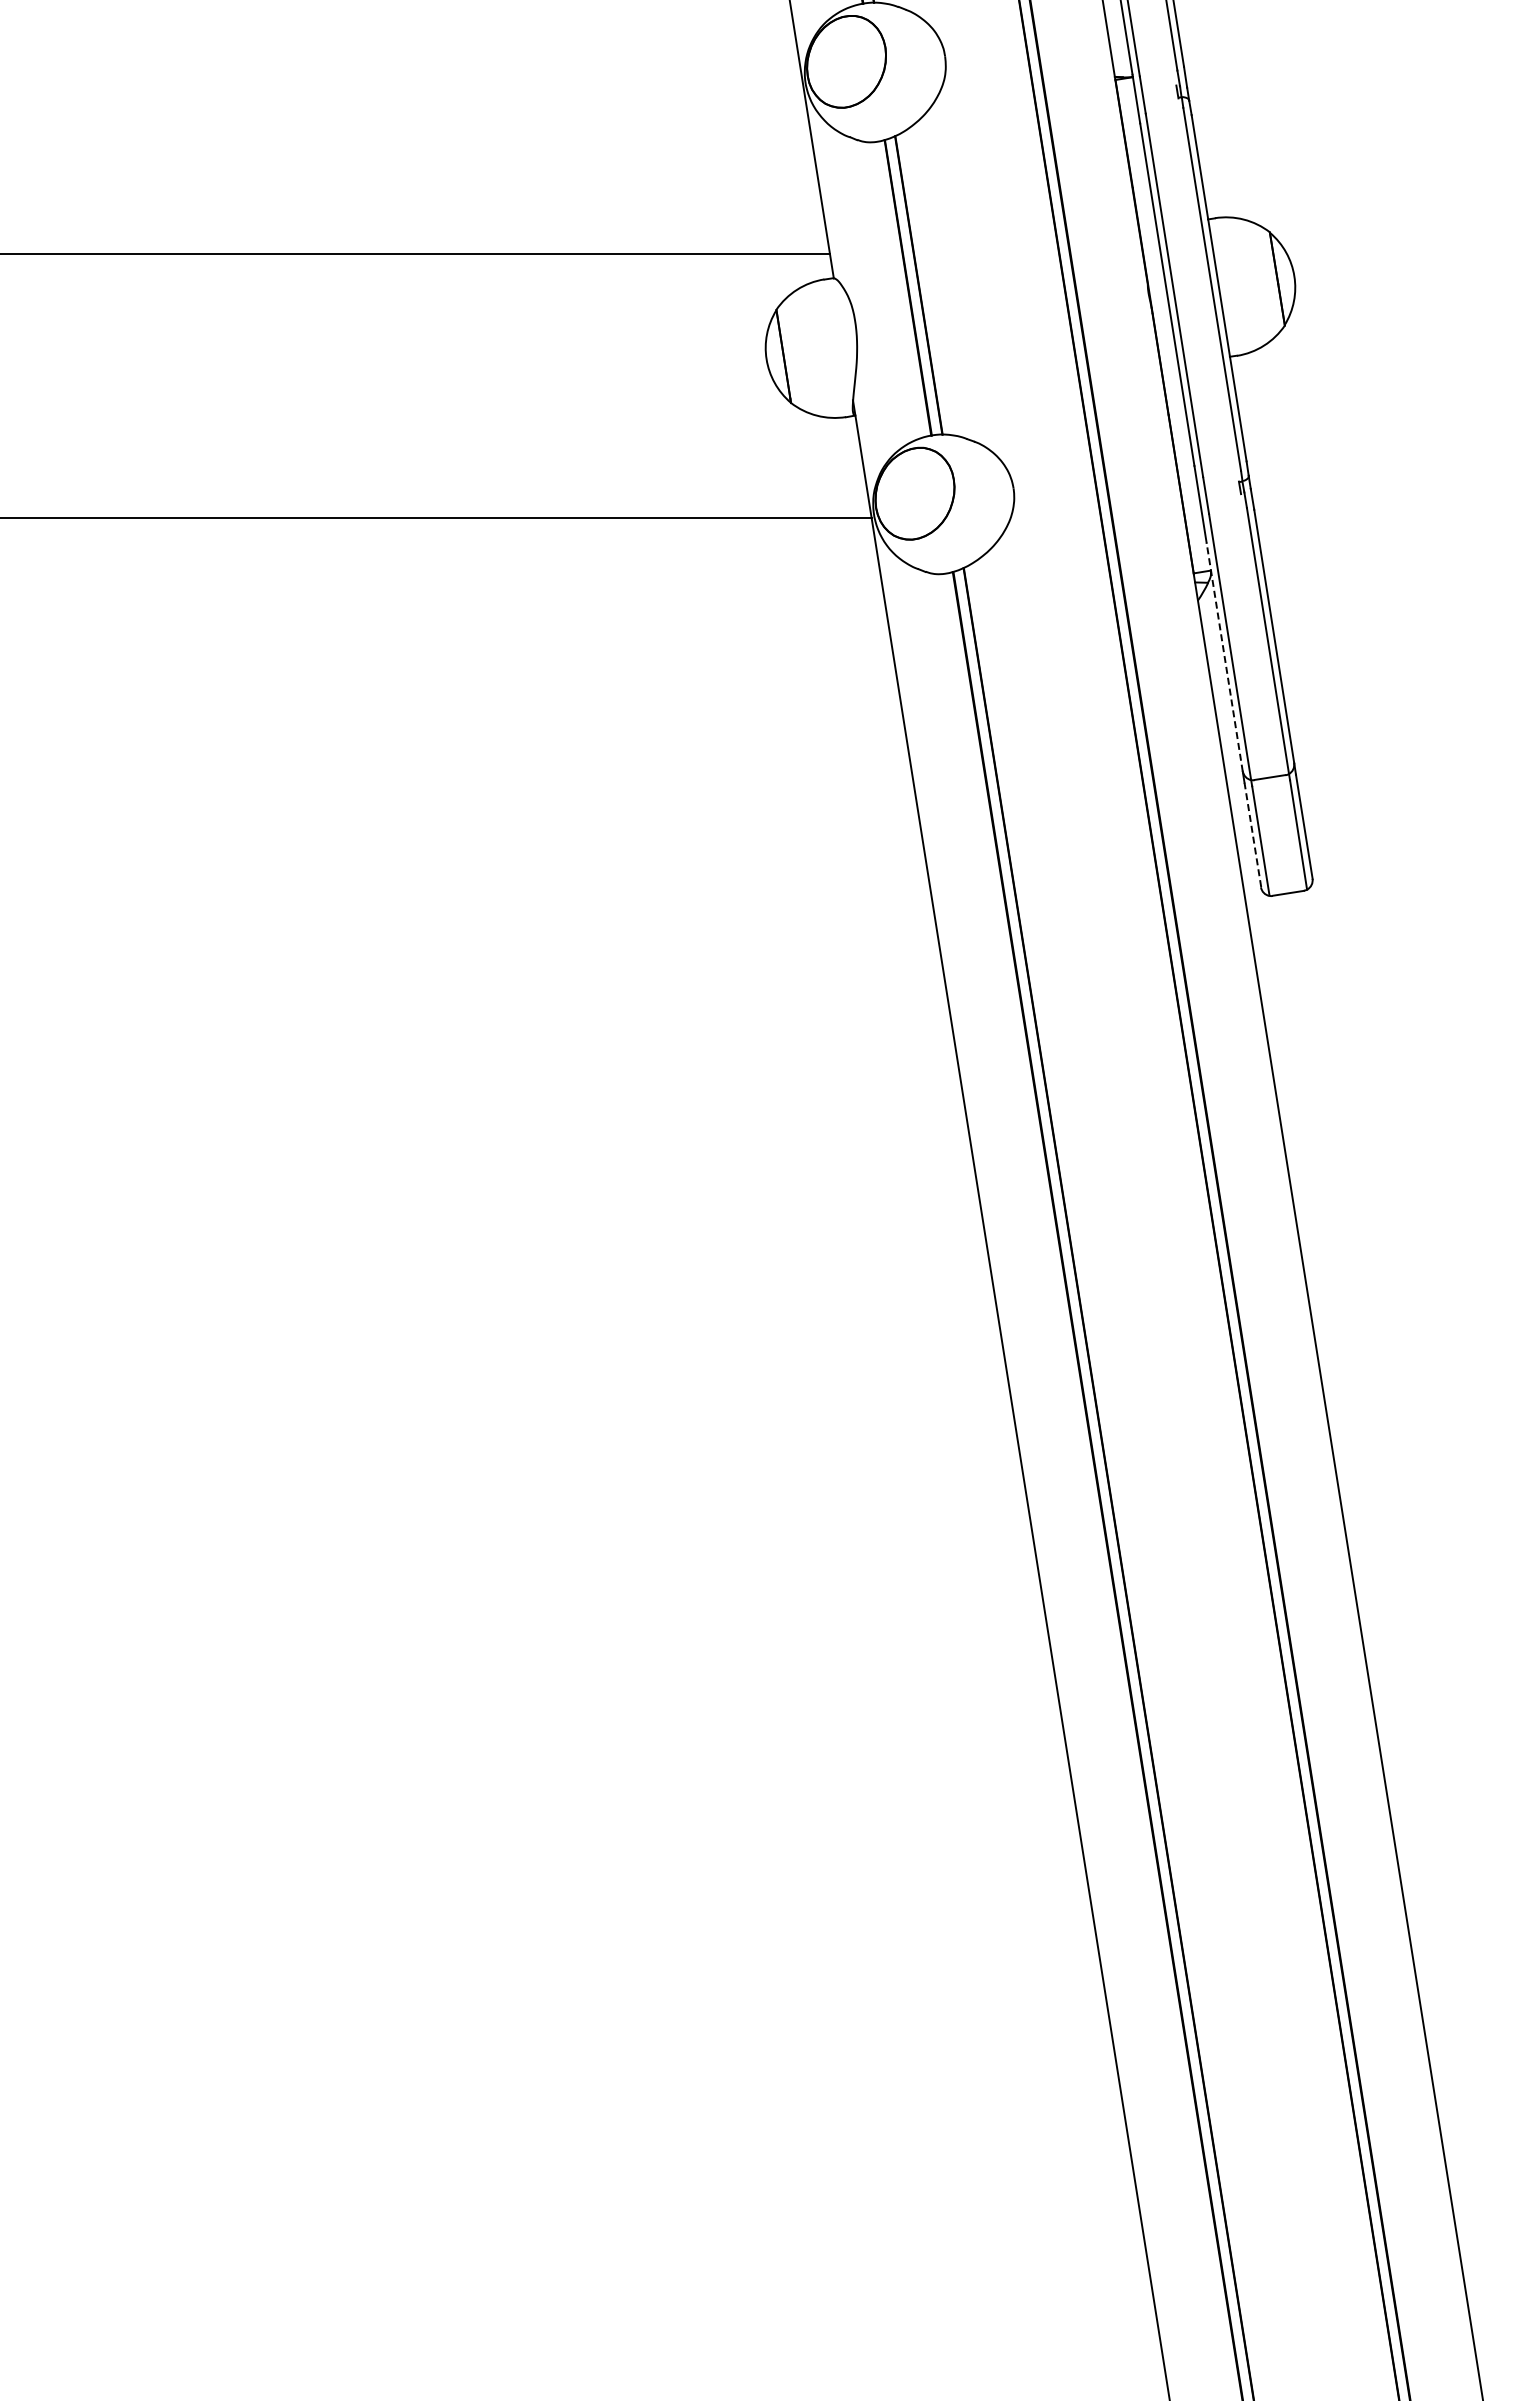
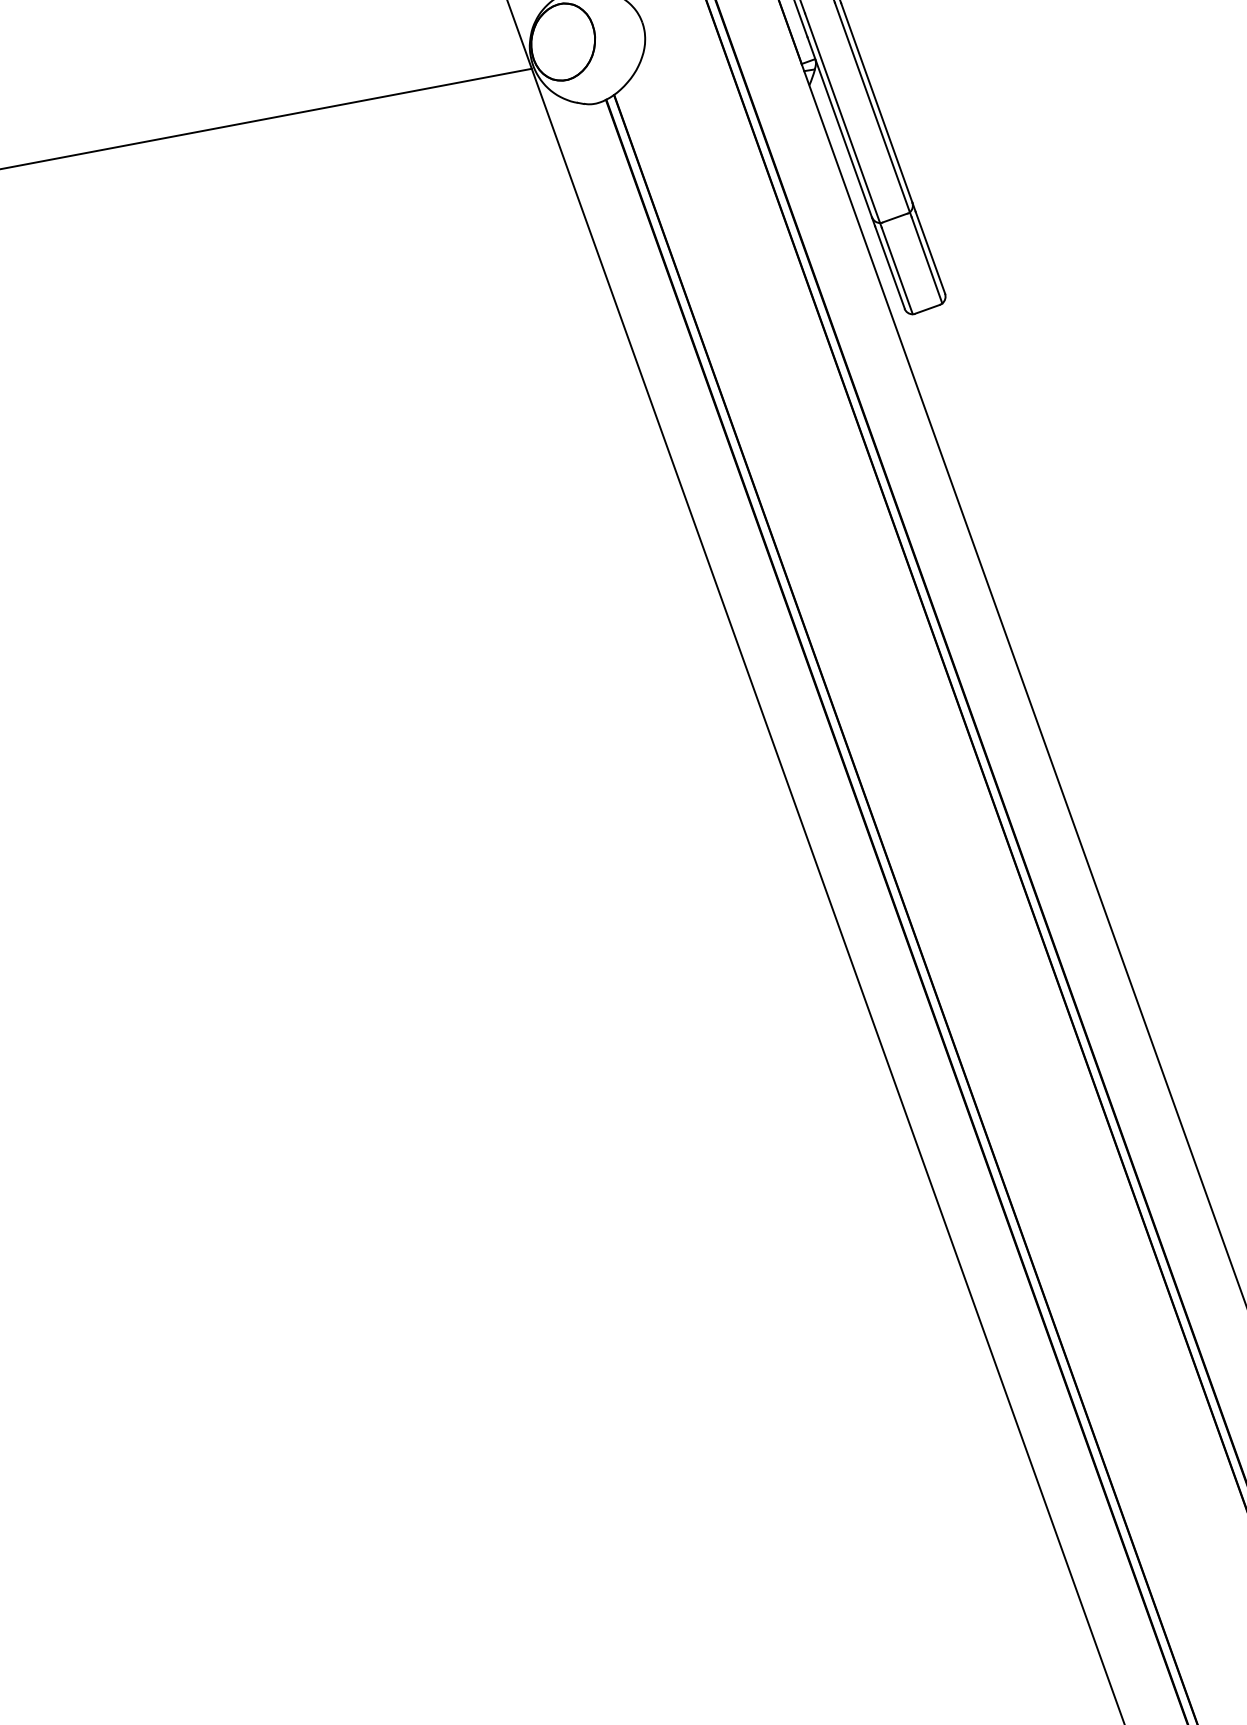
line: (1224, 657) -> (839, 127), dashed -> solid
line: (1252, 834) -> (889, 267), dashed -> solid

